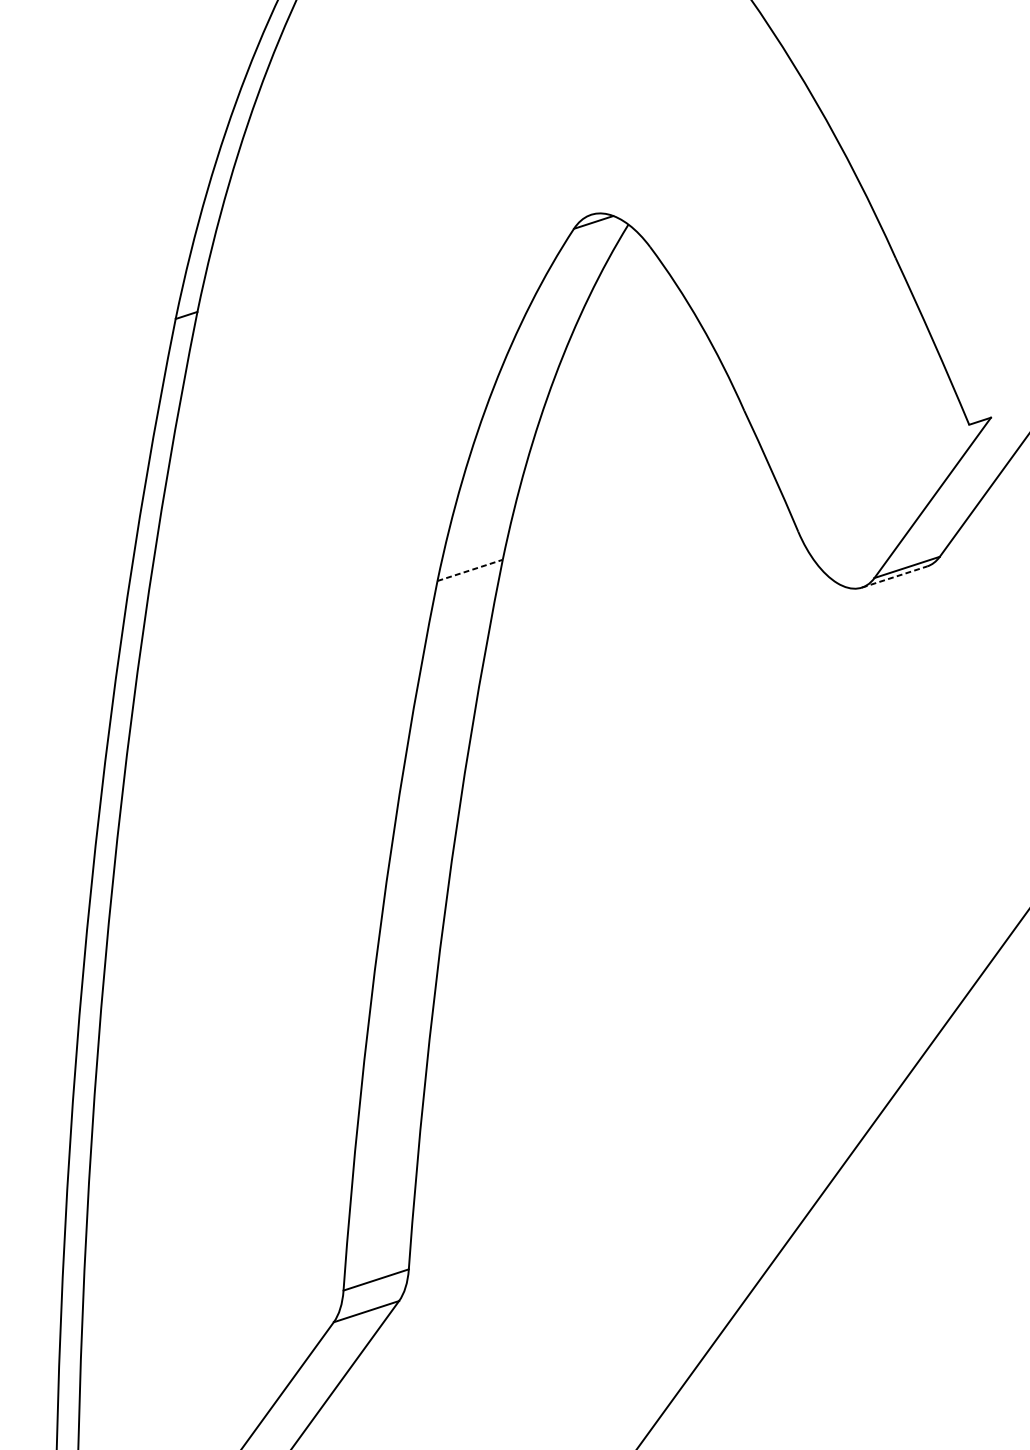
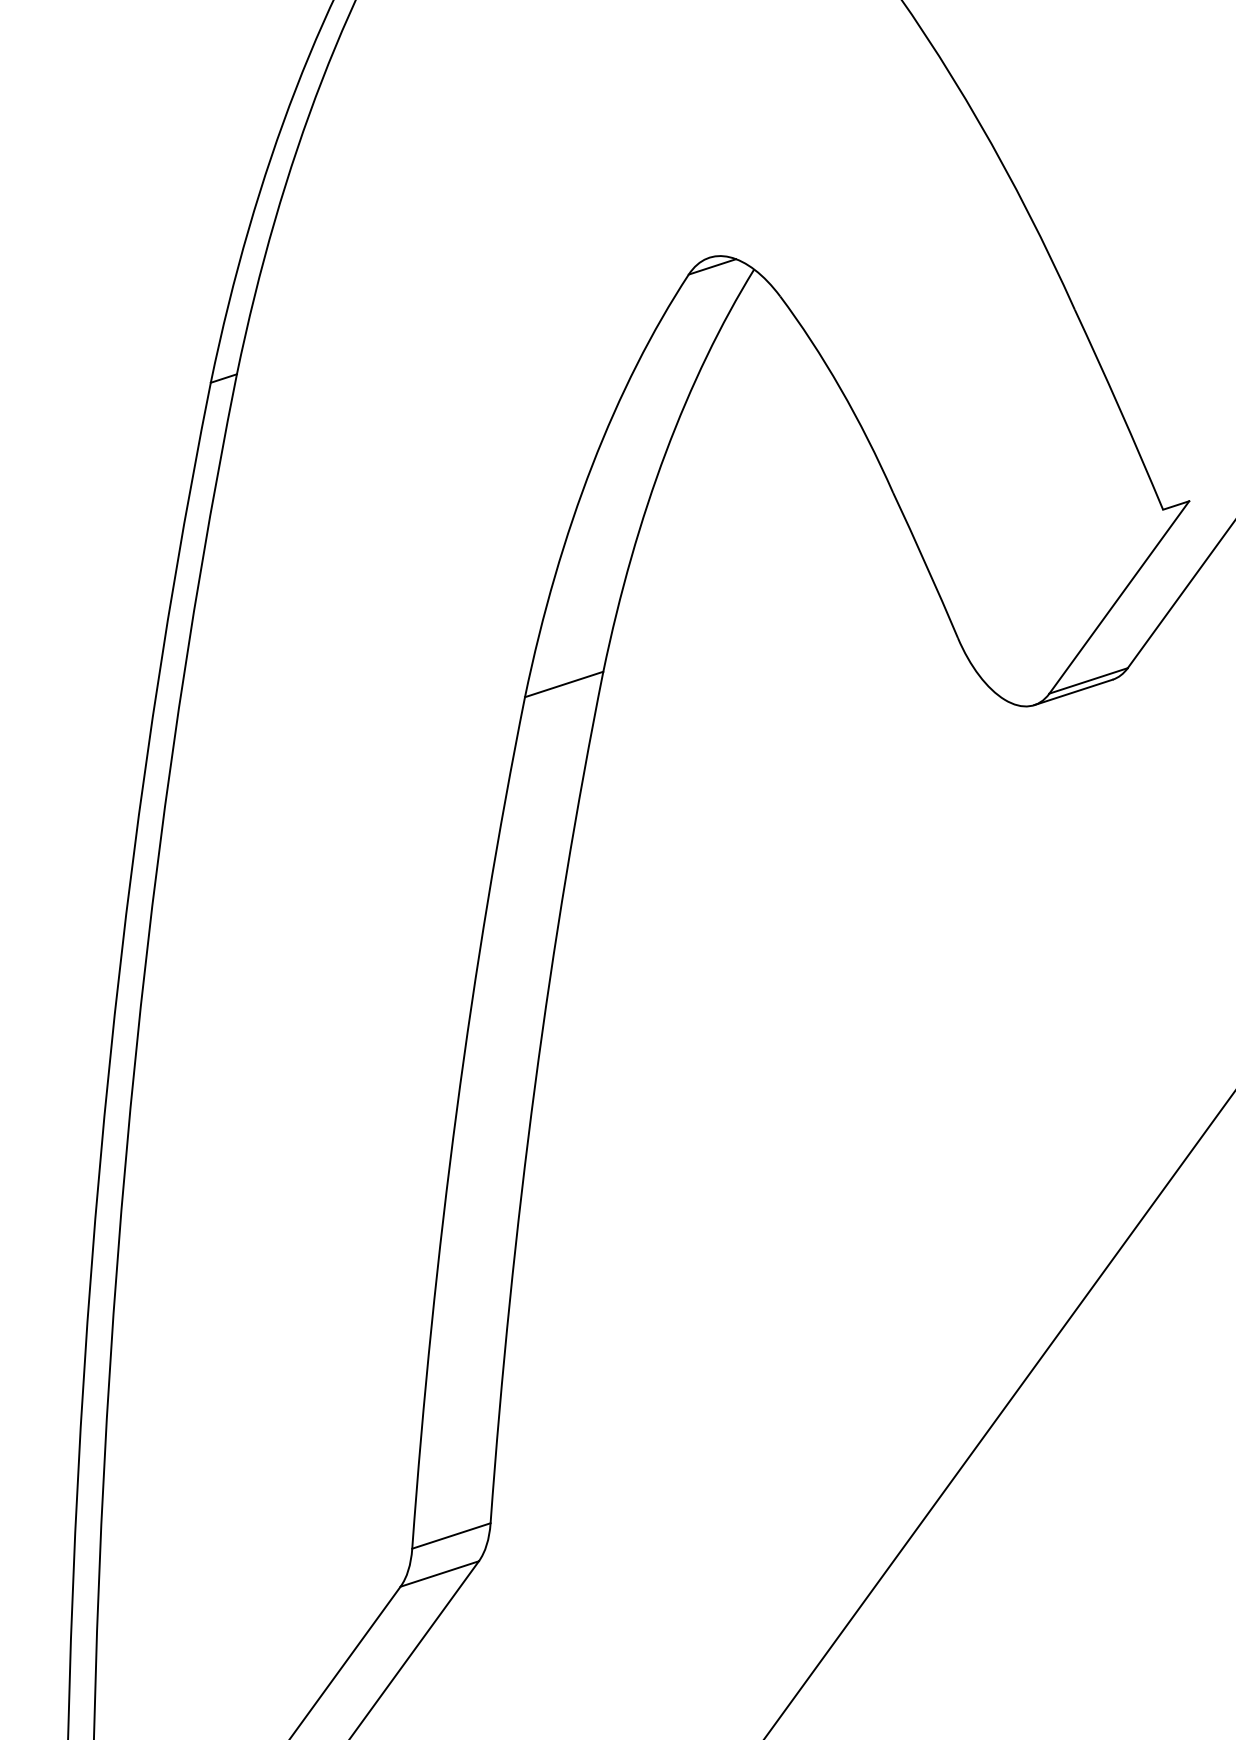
line: (470, 570) -> (564, 684), dashed -> solid
line: (894, 577) -> (1073, 692), dashed -> solid

